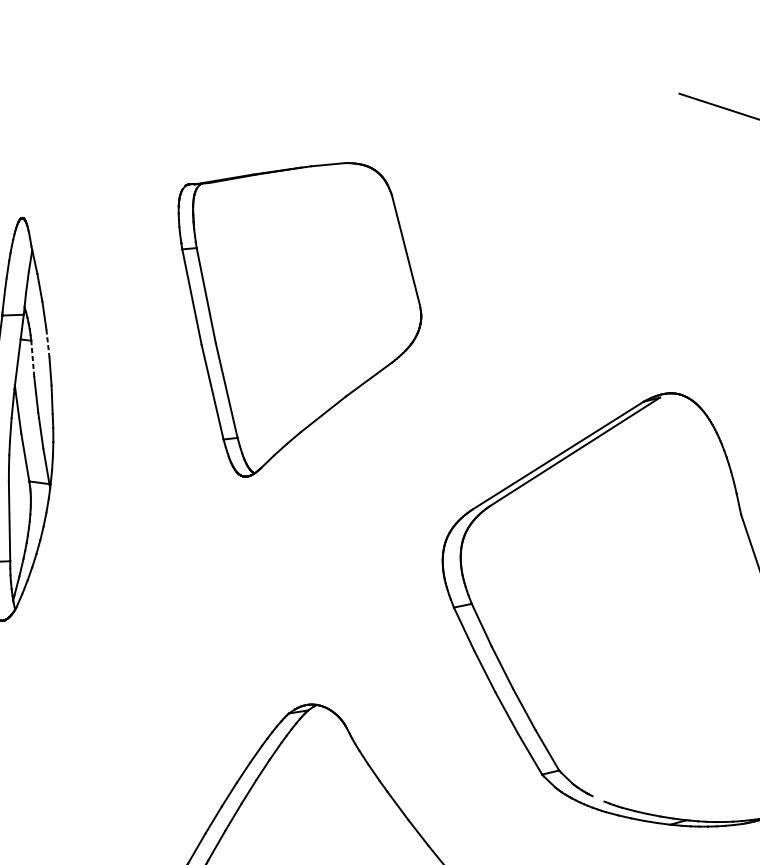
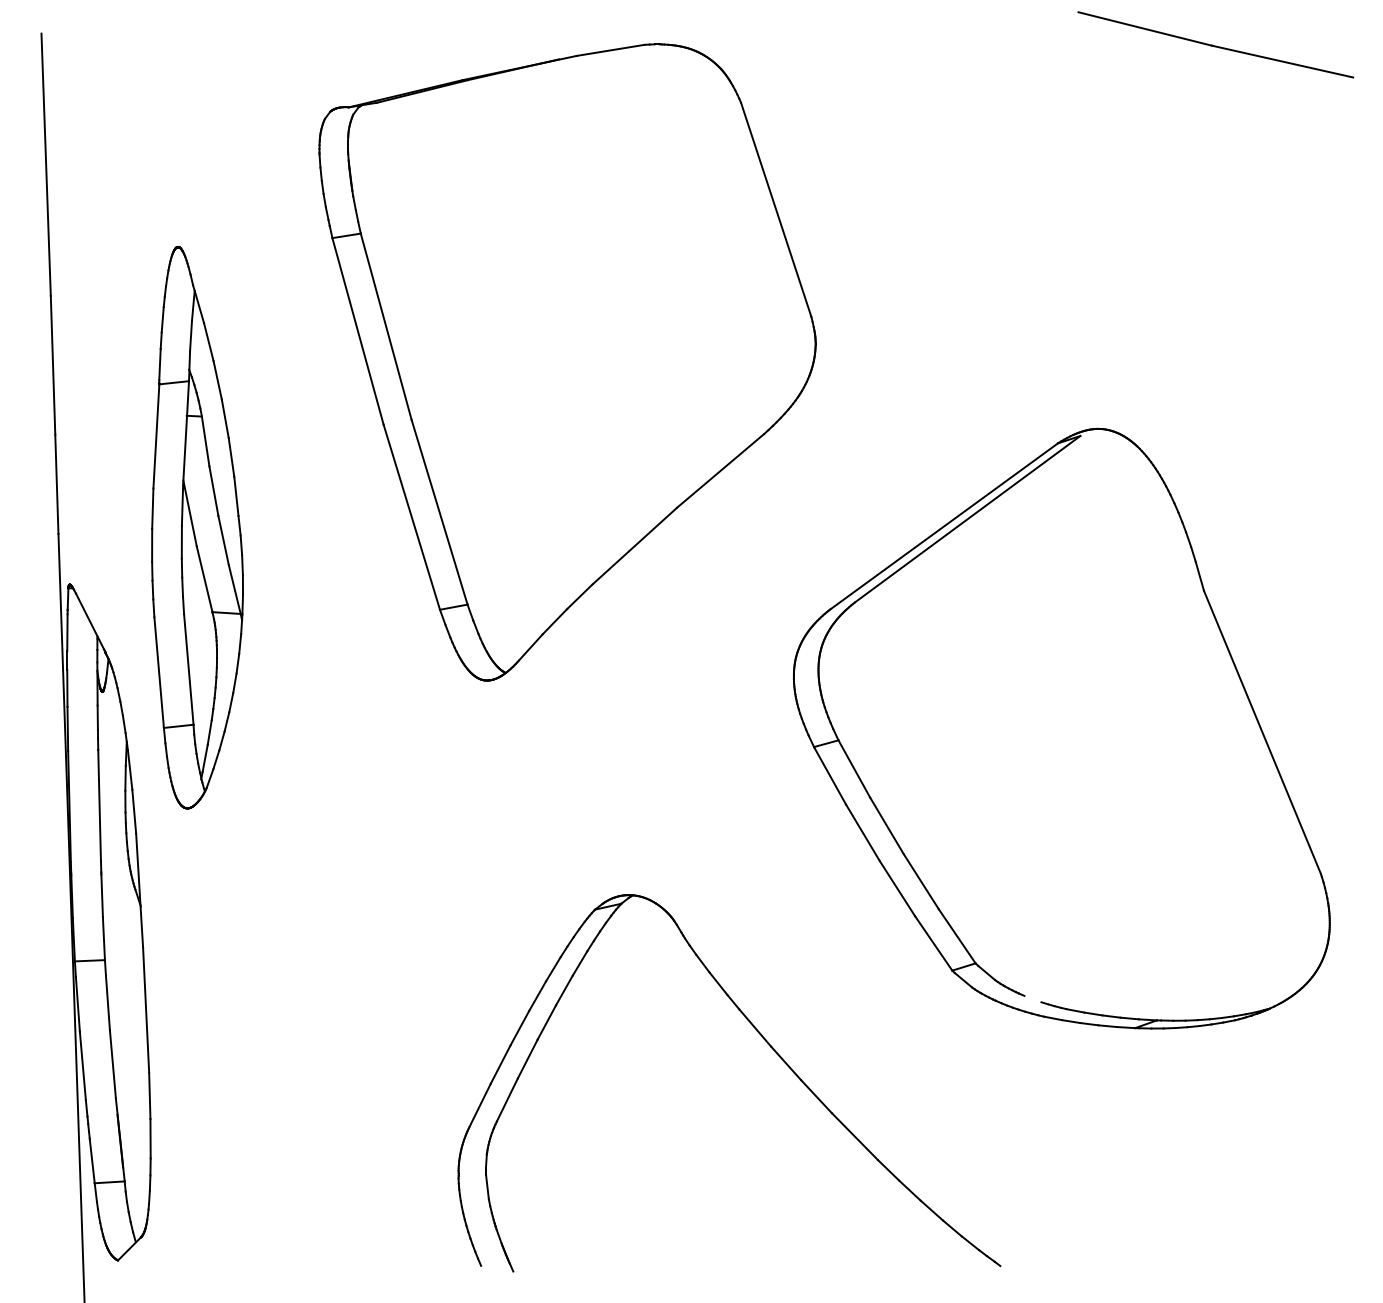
part: (296, 319) -> (567, 362), size x1.43
line: (48, 343) -> (225, 418), dashed -> solid
line: (32, 358) -> (205, 440), dashed -> solid

